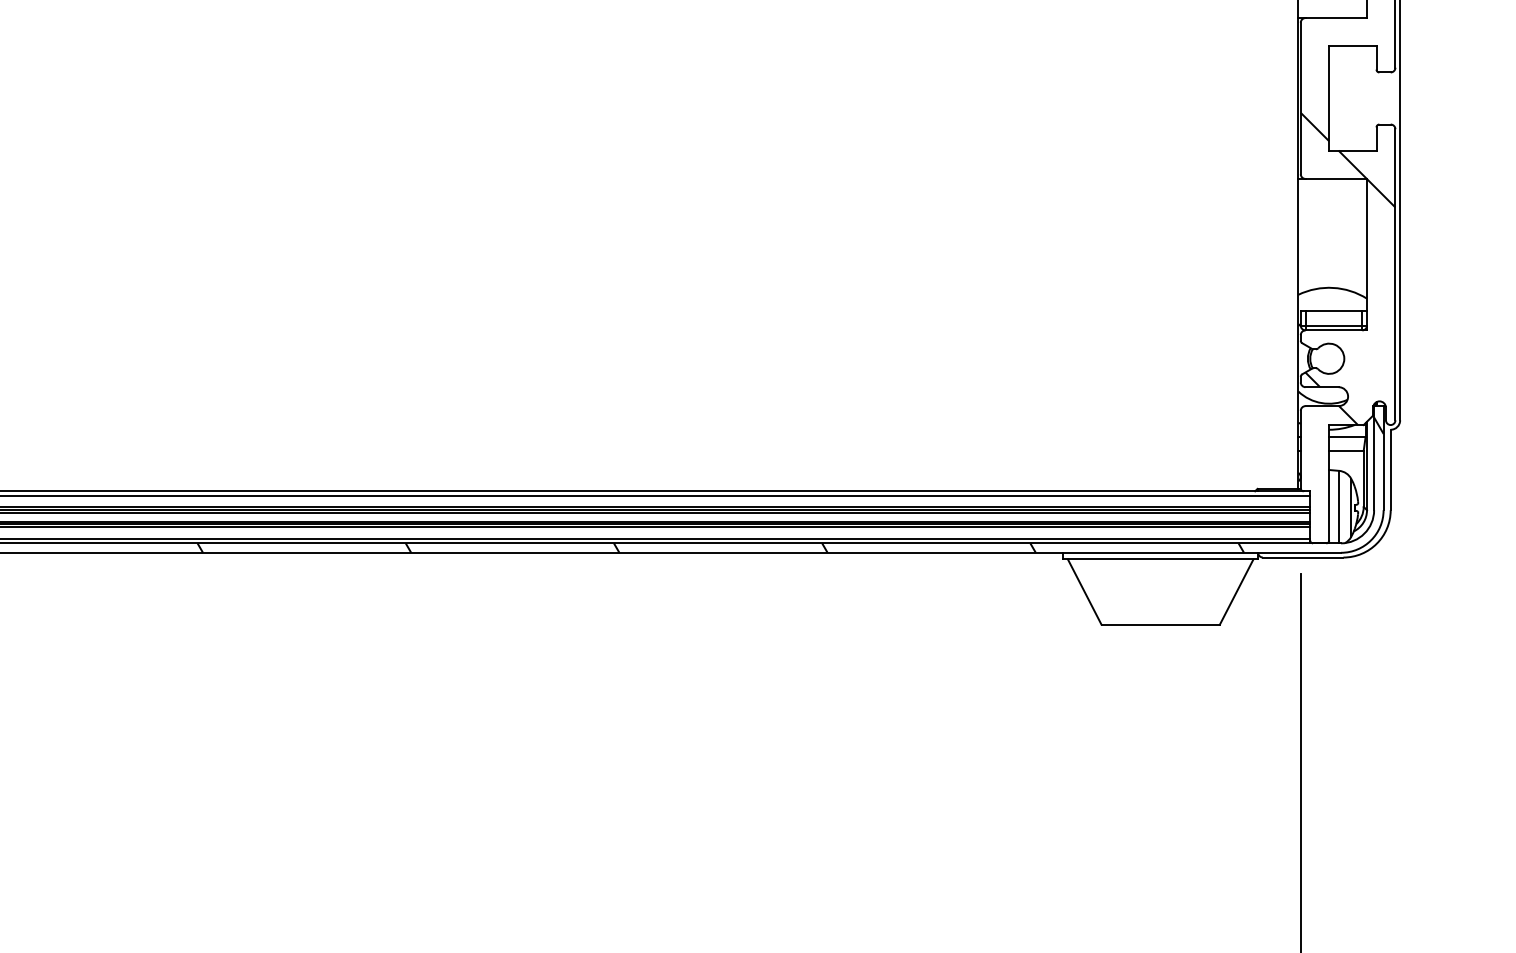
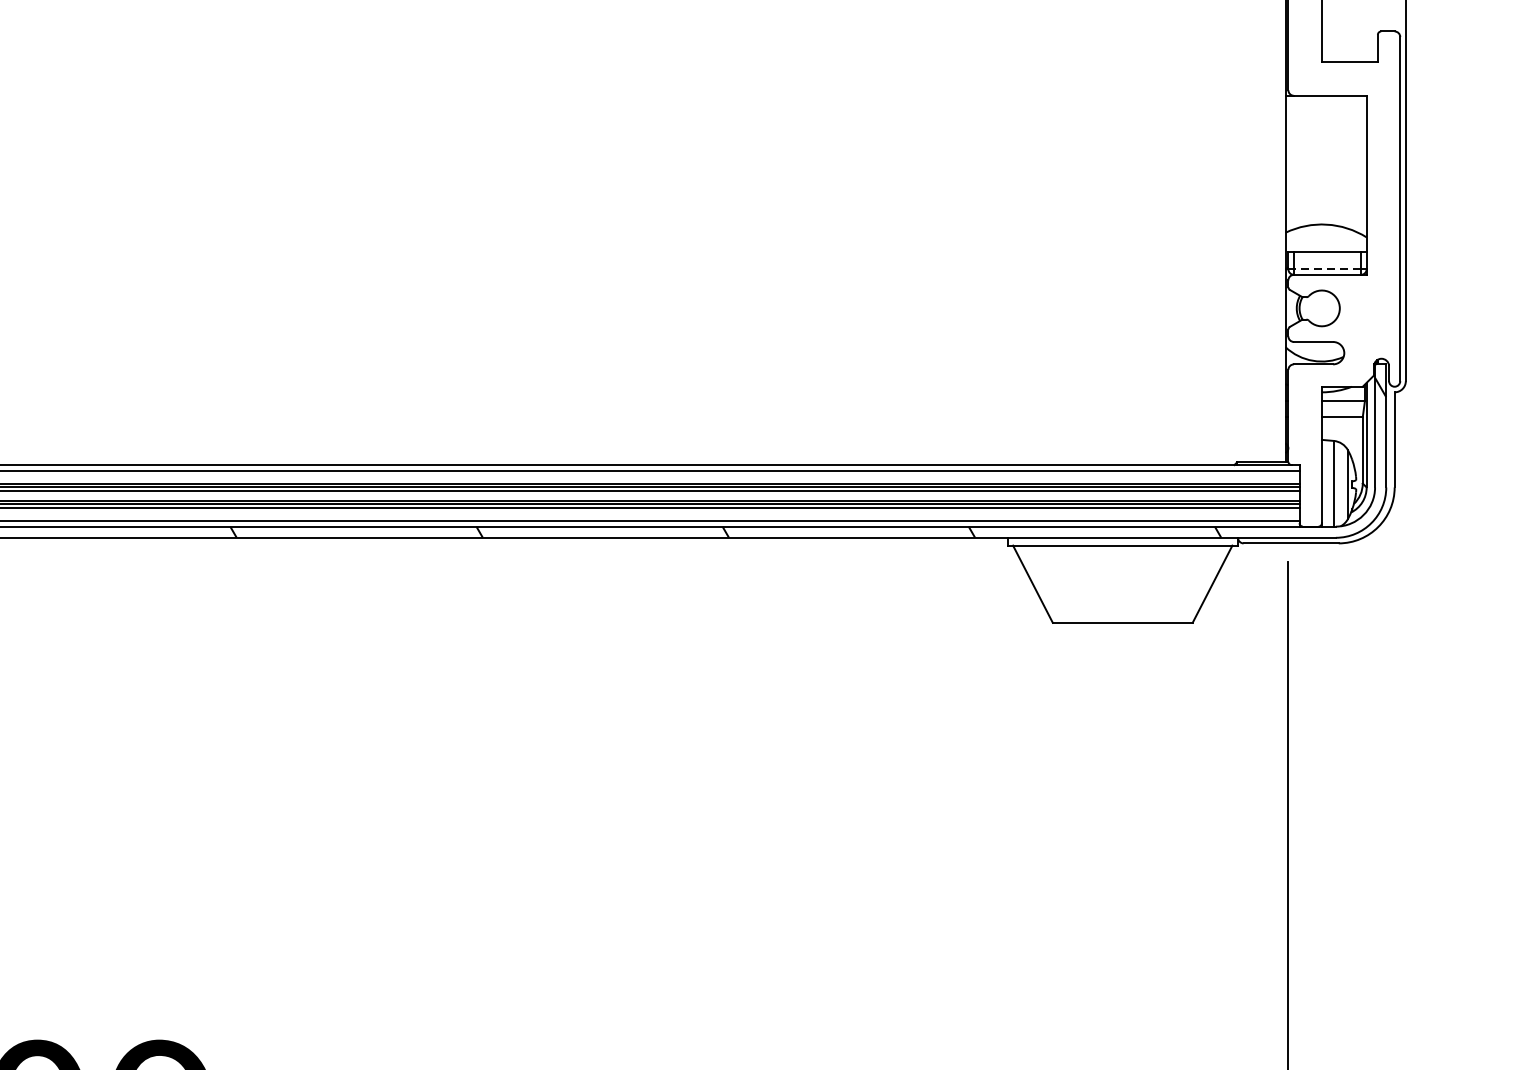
hatch: (1347, 268) -> (1343, 201), removed
line: (1333, 325) -> (1327, 269), solid -> dashed

